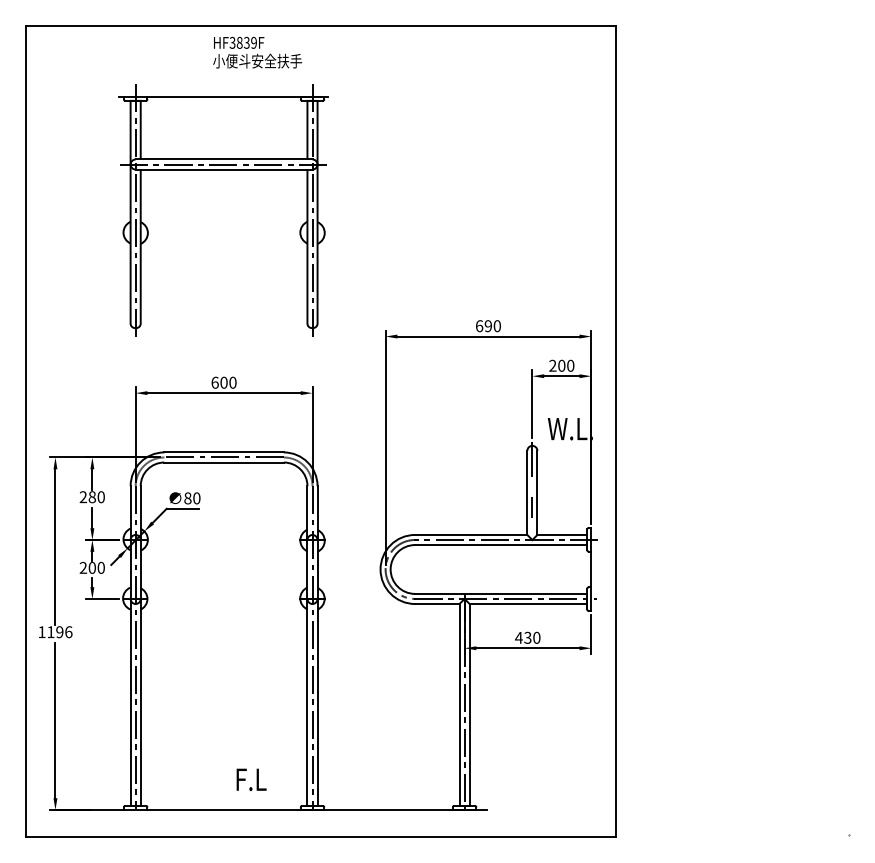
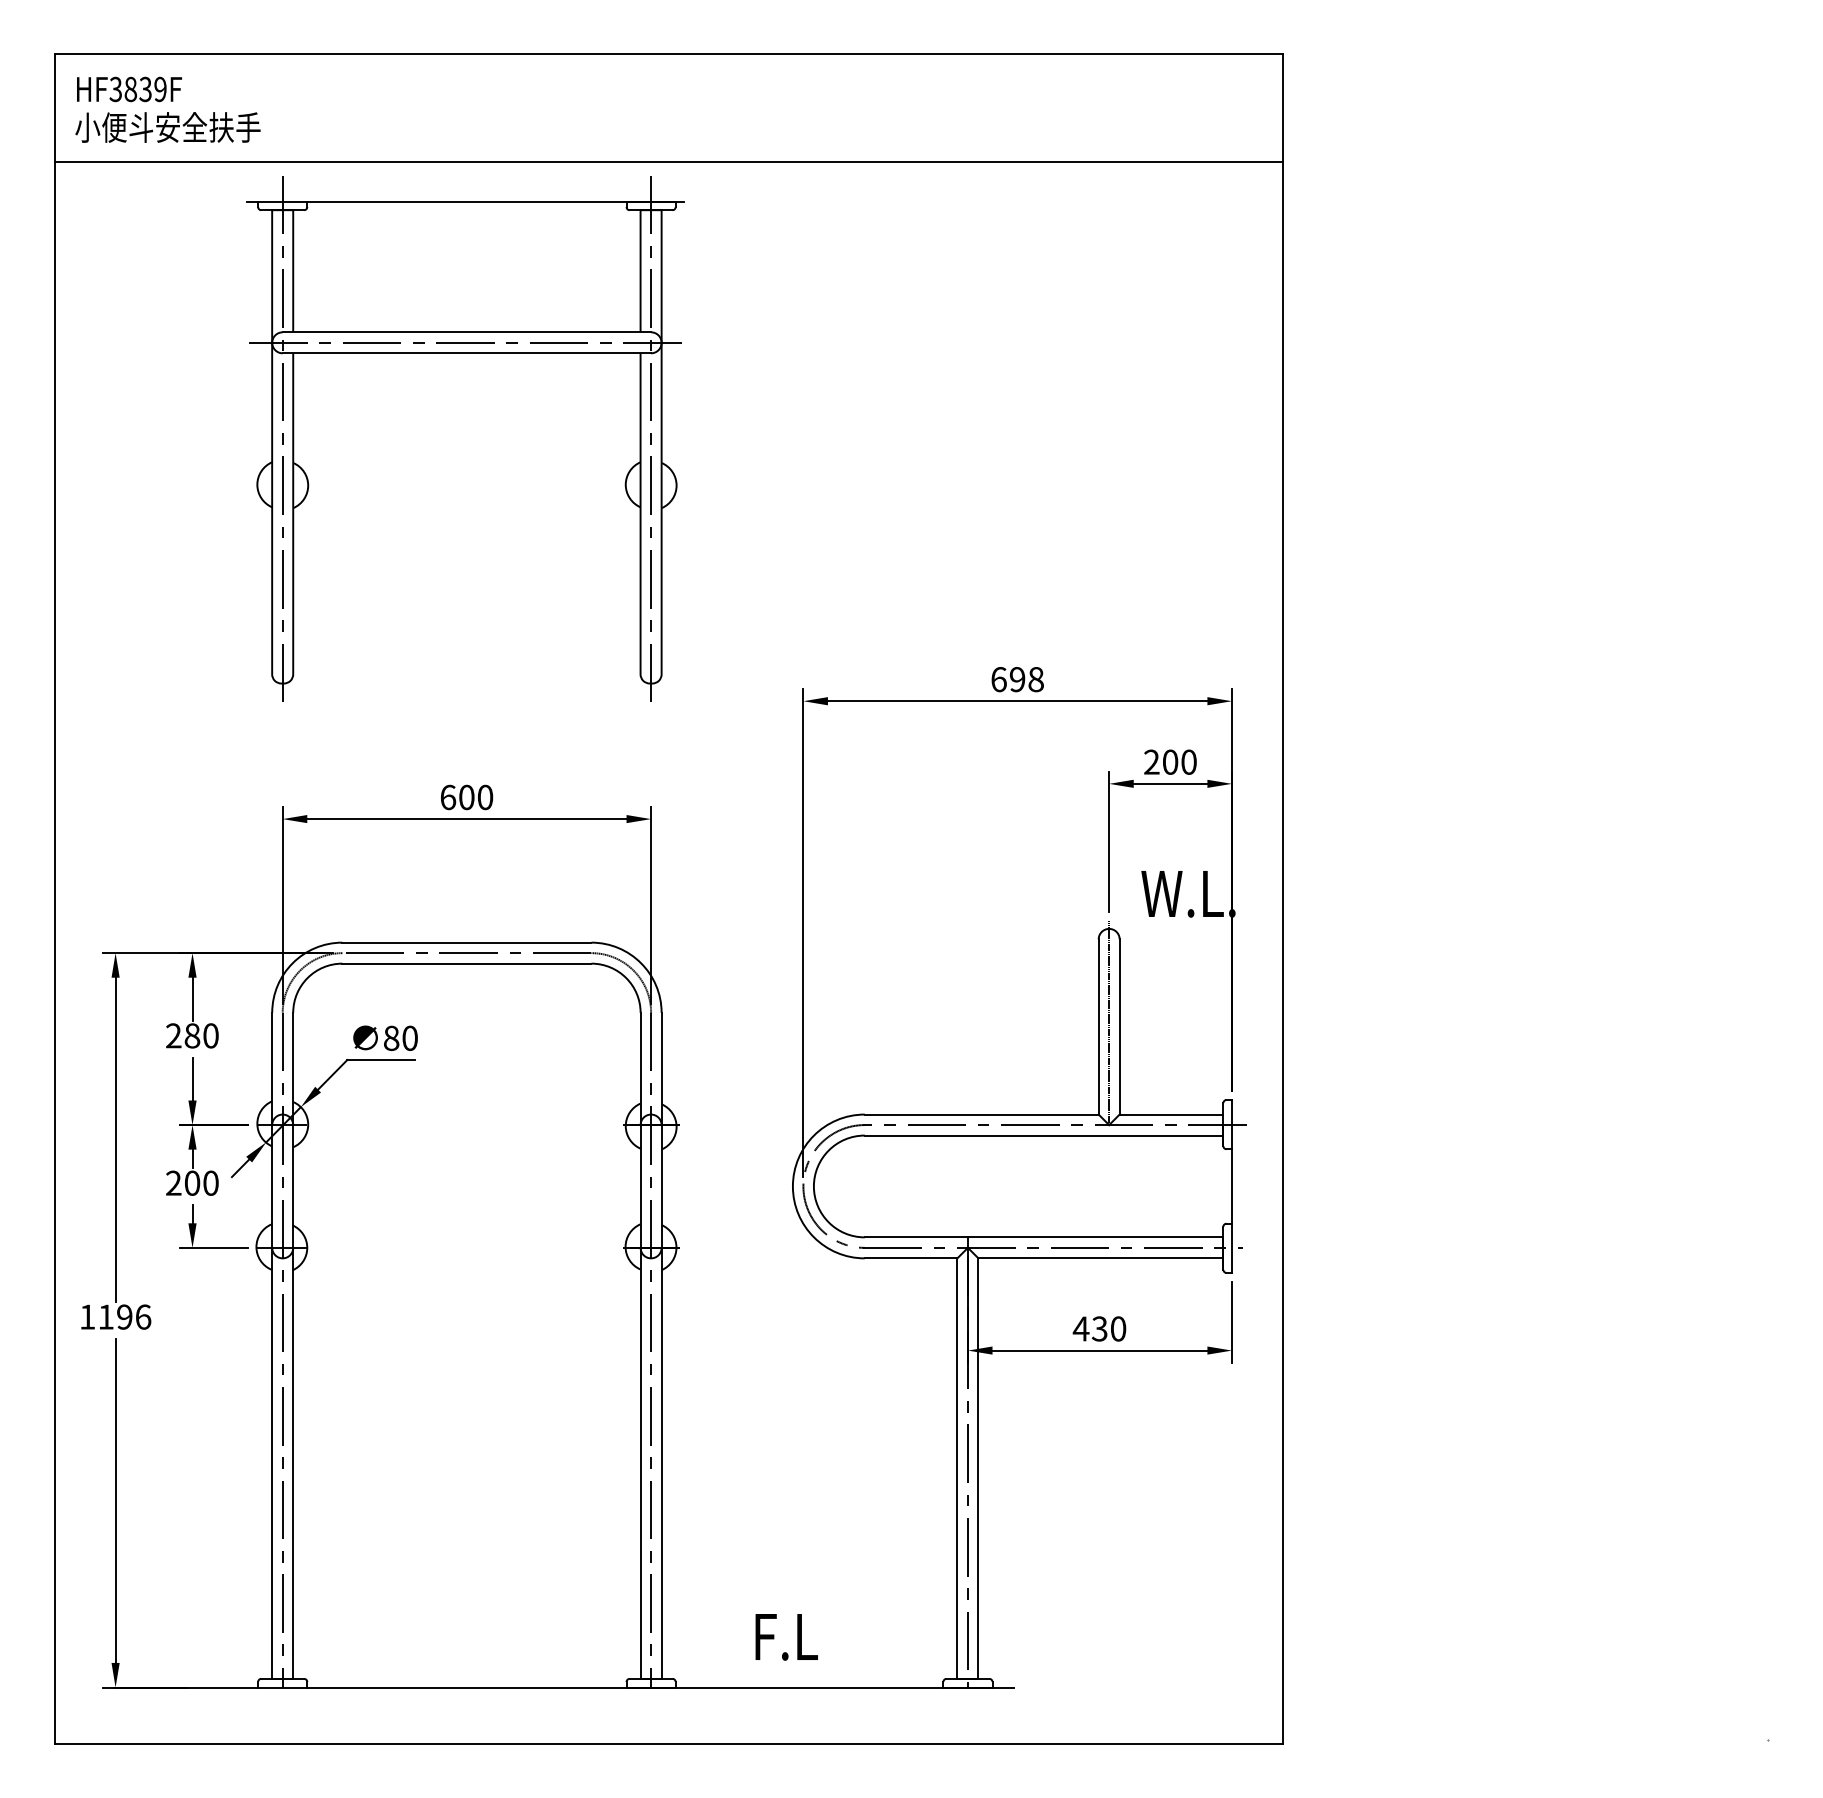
text: (257, 52) -> (167, 109), moved
line: (320, 77) -> (667, 161), added
text: (497, 325) -> (1036, 678), 690 -> 698
text: (251, 779) -> (786, 1636), moved

